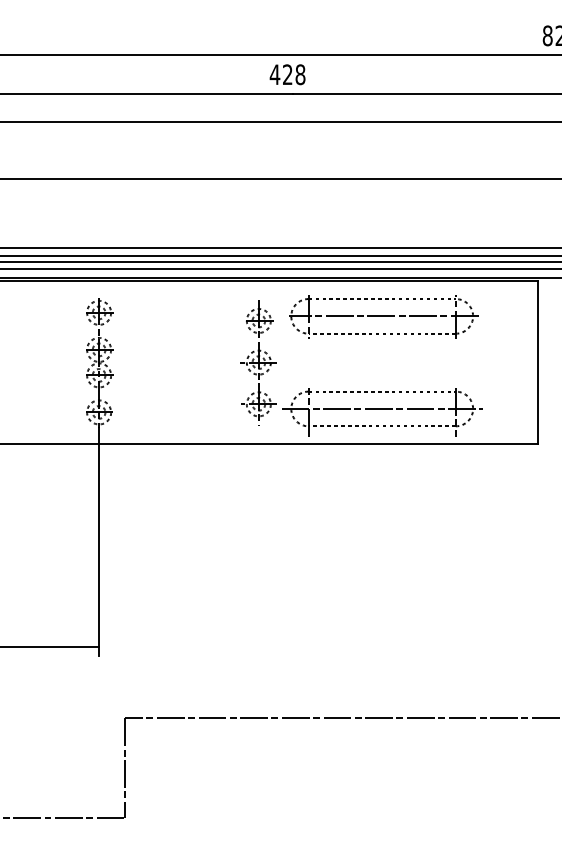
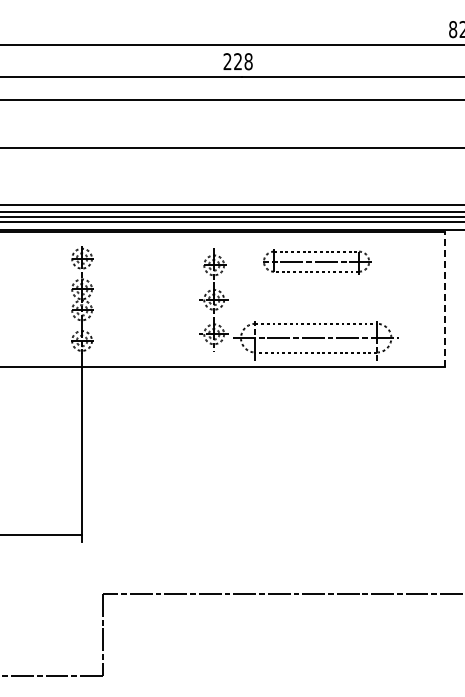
text: (274, 74) -> (227, 61), 428 -> 228
part: (383, 316) -> (317, 261), size x0.7
line: (537, 362) -> (444, 299), solid -> dashed

